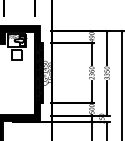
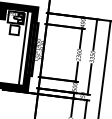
line: (29, 72) -> (23, 47), added

